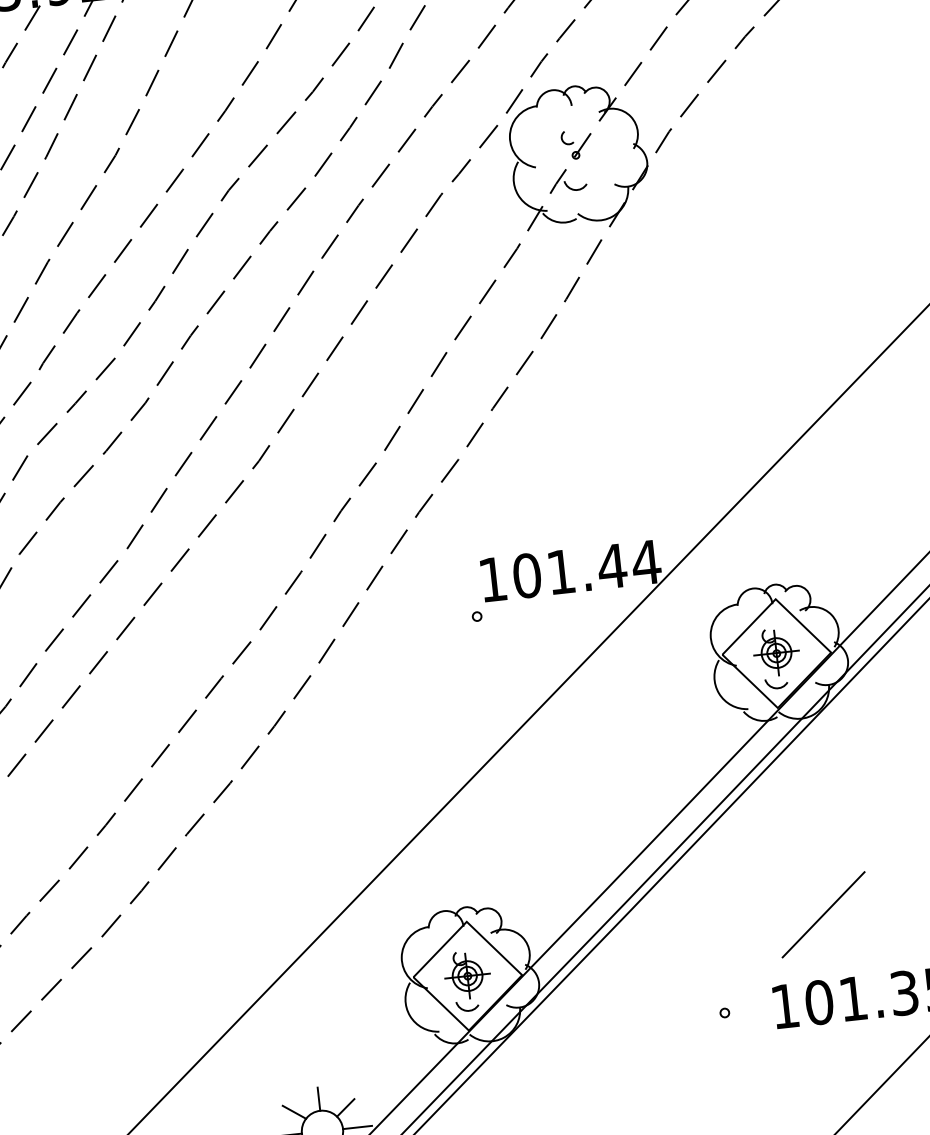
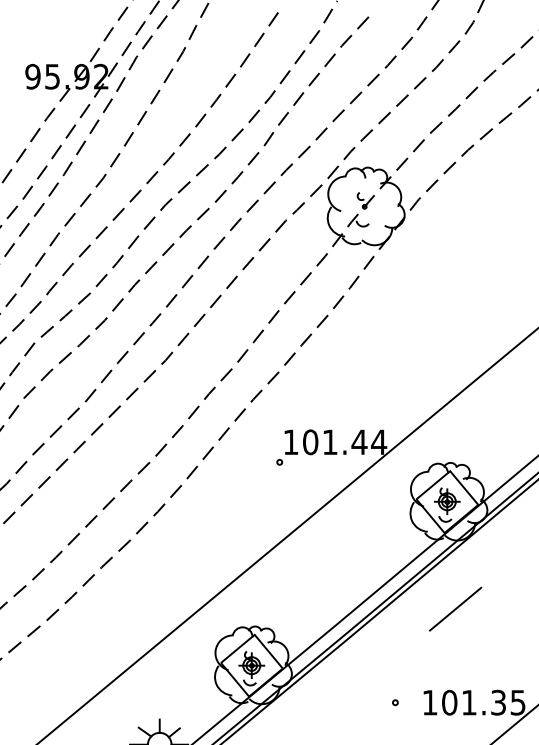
line: (823, 913) -> (455, 608), moved

